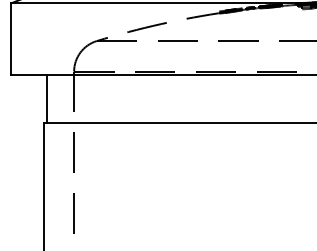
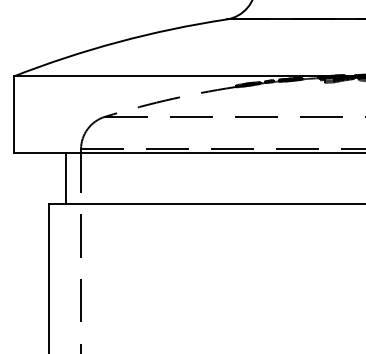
line: (47, 98) -> (66, 178), moved

